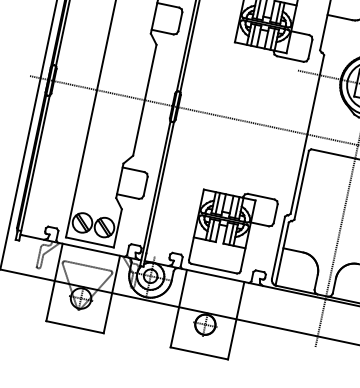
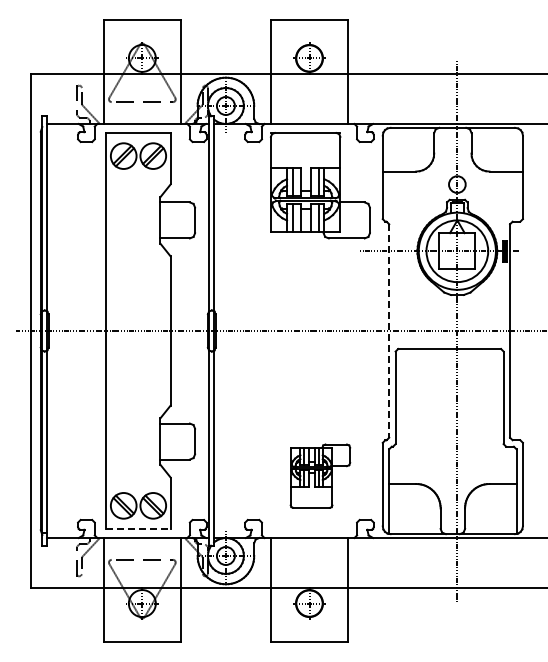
line: (307, 134) -> (389, 331), solid -> dashed
part: (233, 231) -> (320, 475), size x0.6
line: (90, 242) -> (139, 528), solid -> dashed

